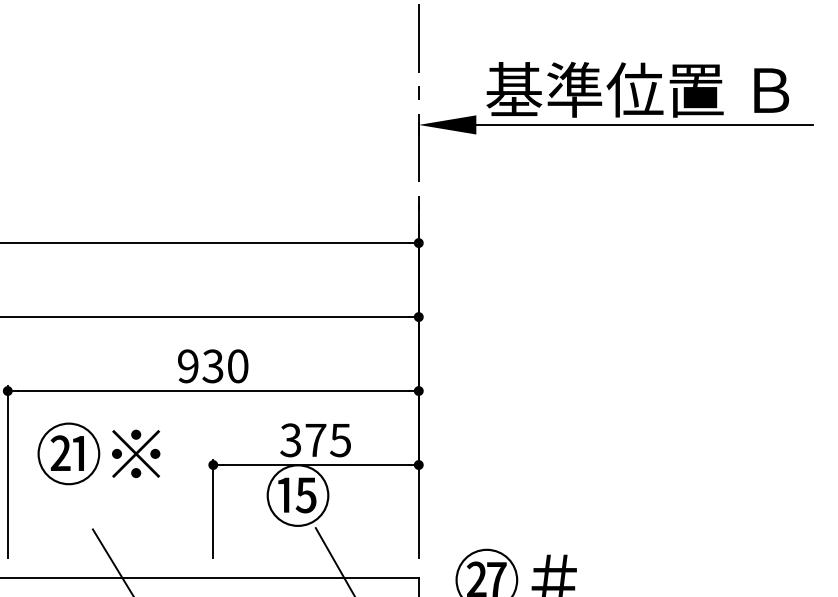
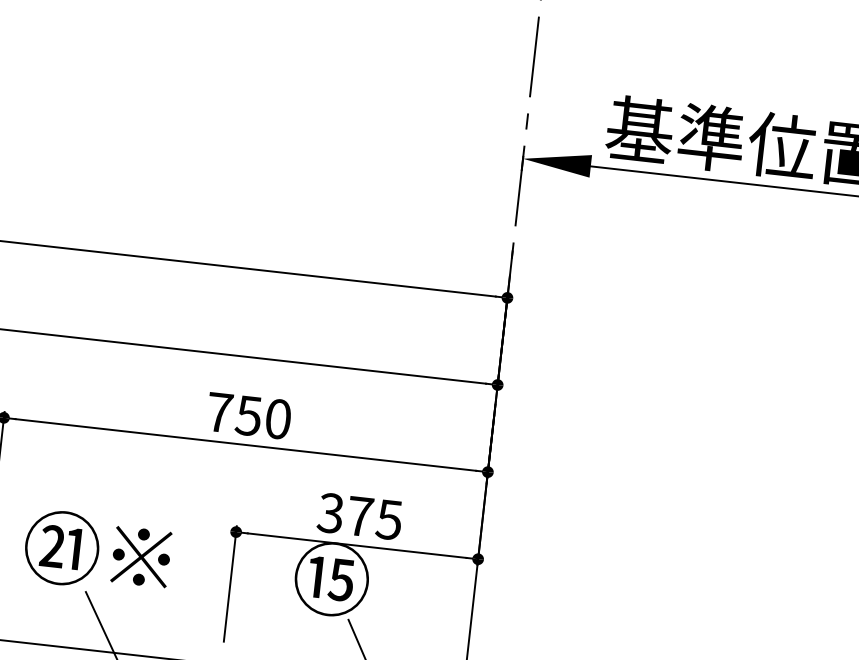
text: (200, 366) -> (234, 414), 930 -> 750
text: (98, 453) -> (97, 551), moved

